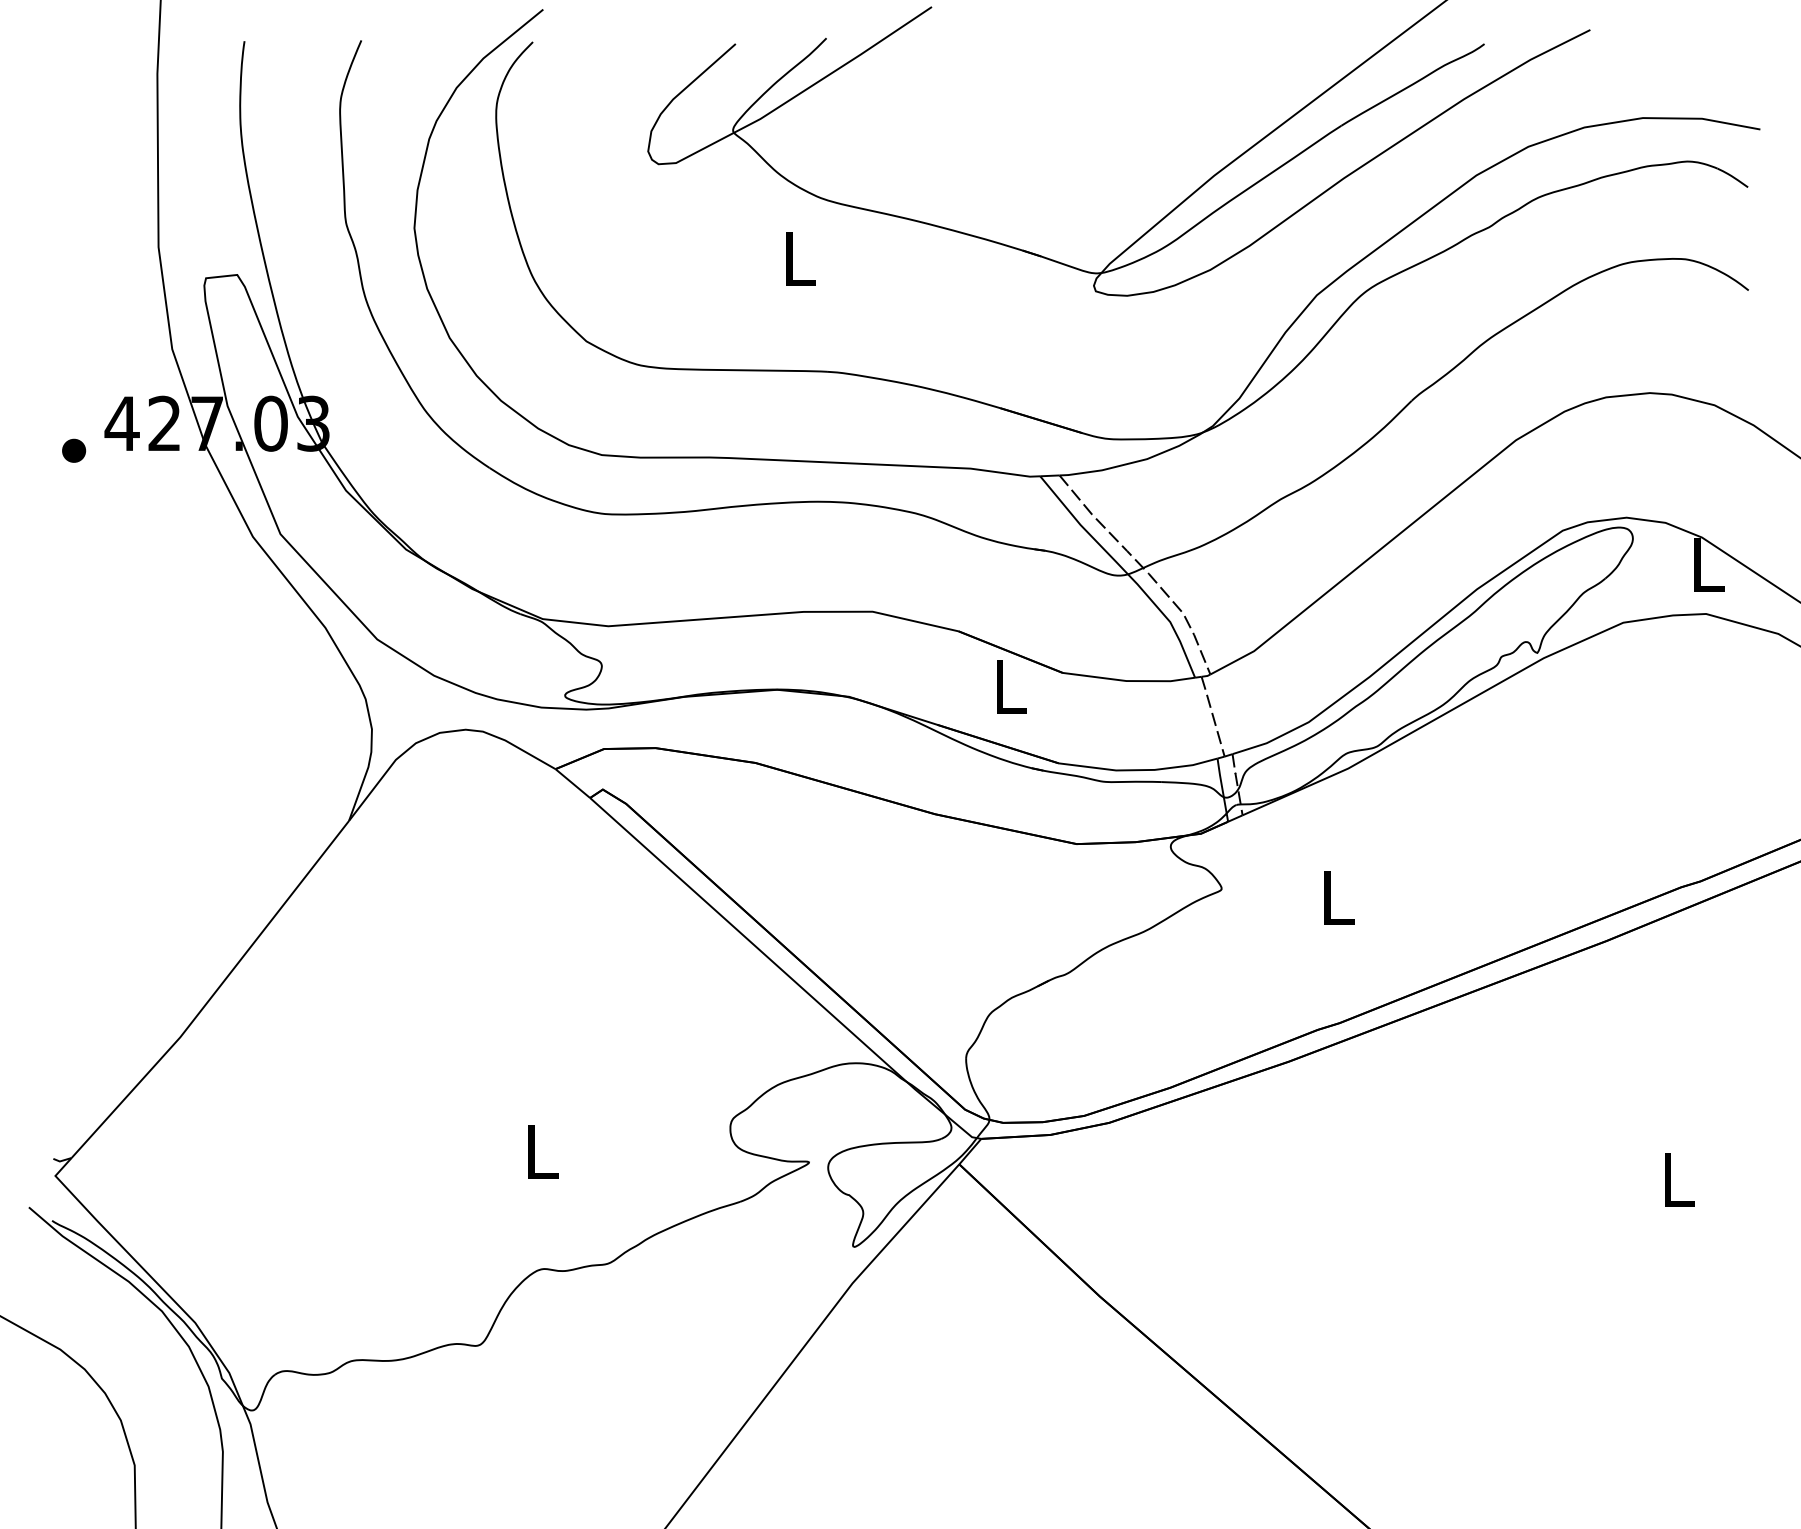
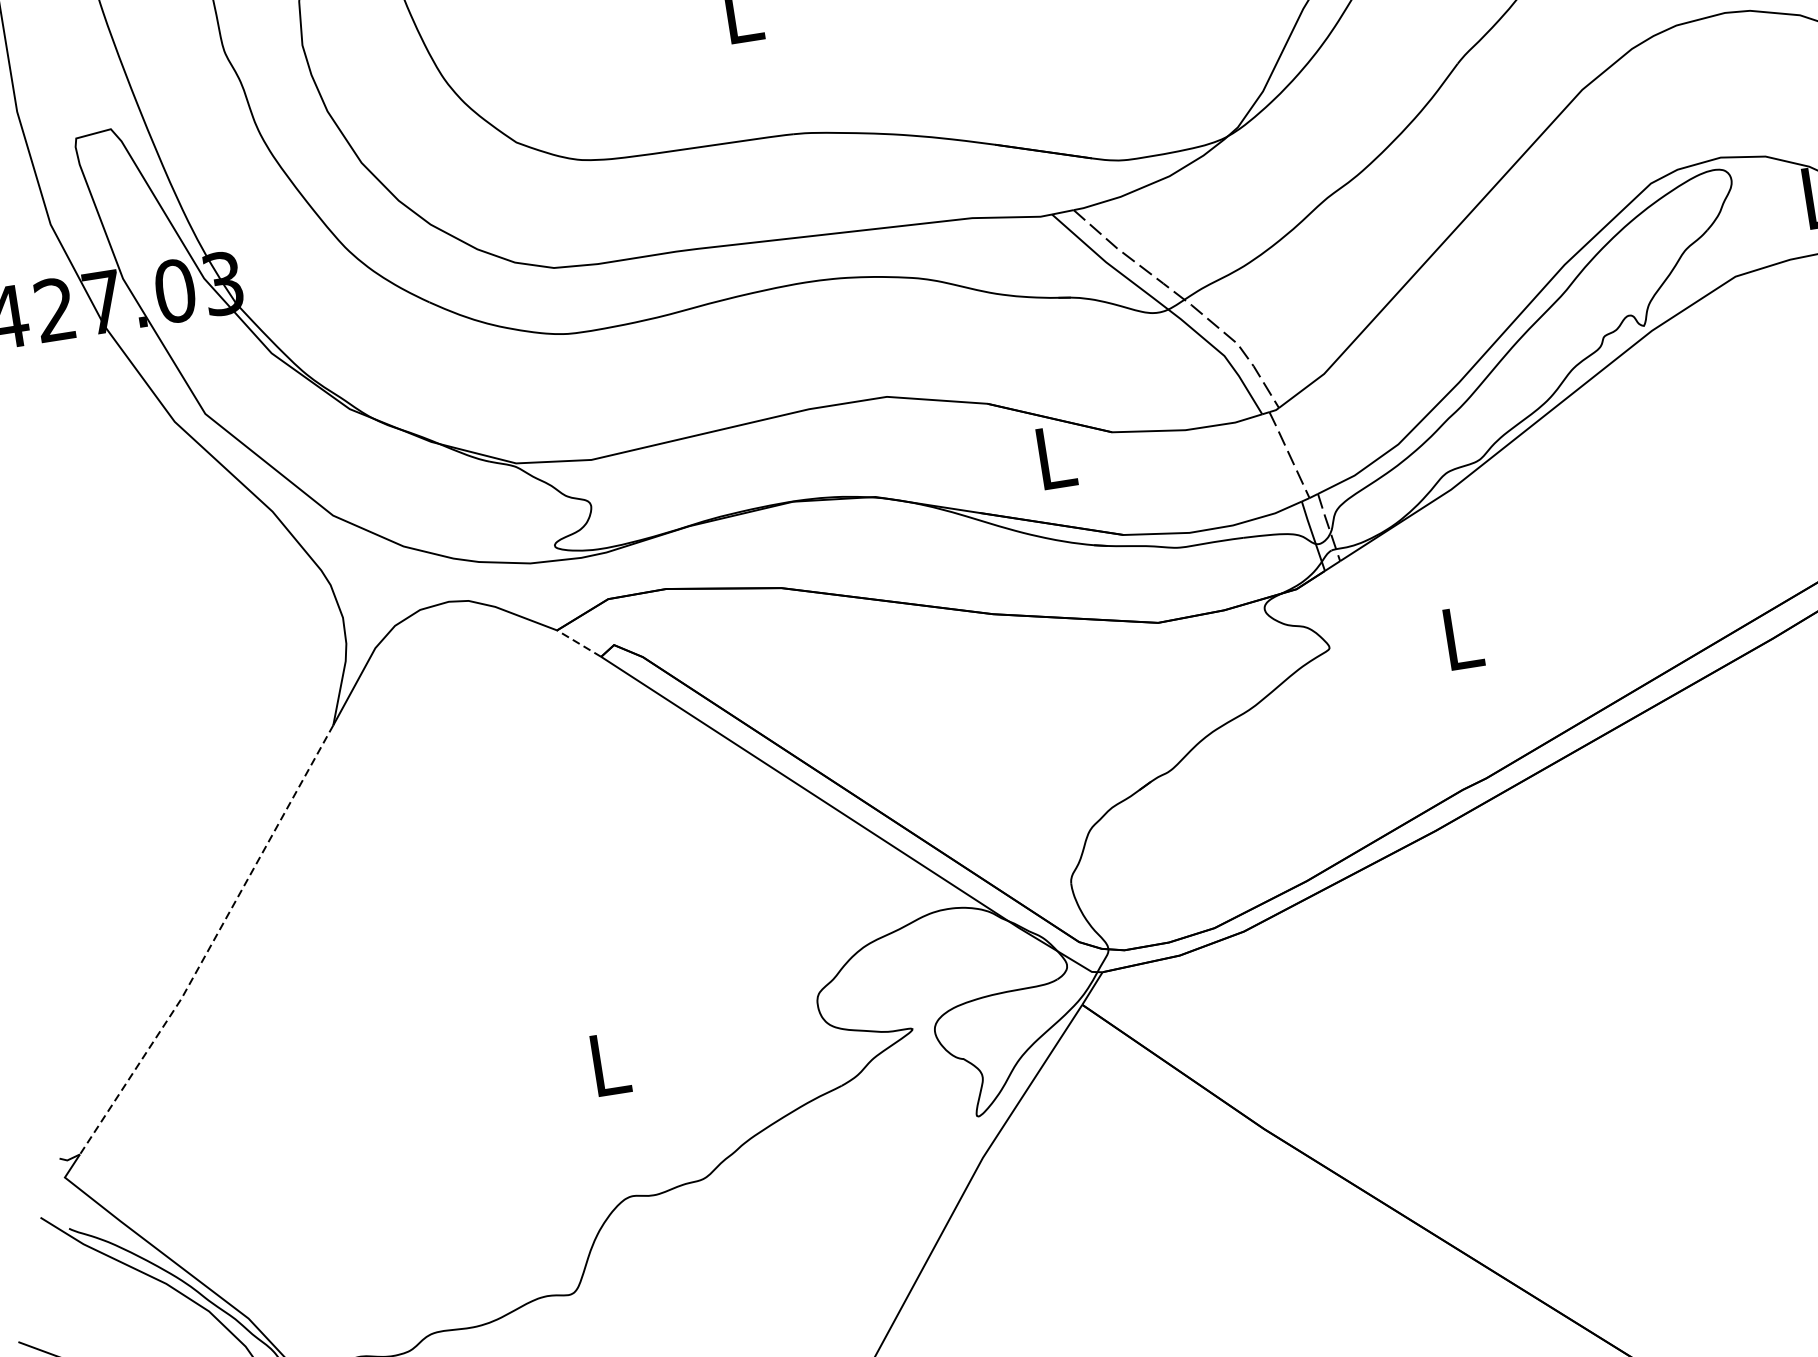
line: (572, 783) -> (578, 643), solid -> dashed
line: (214, 994) -> (212, 944), solid -> dashed

